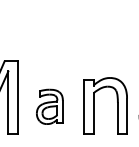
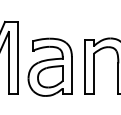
part: (49, 106) -> (49, 66), size x1.67

